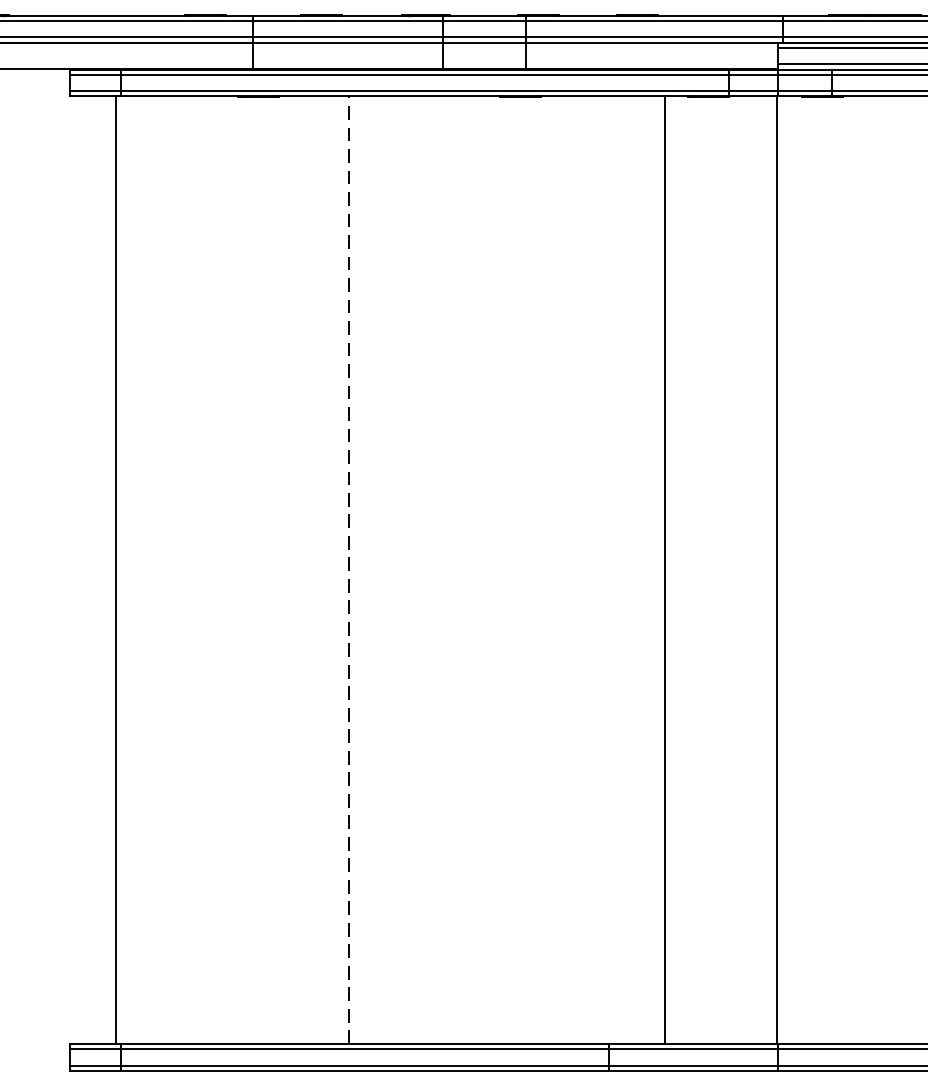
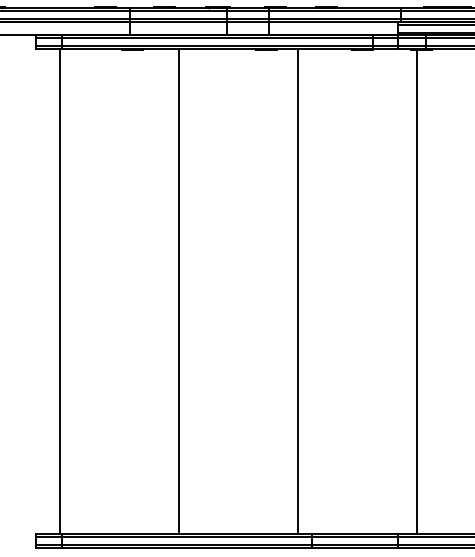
line: (348, 569) -> (178, 291), dashed -> solid
line: (665, 569) -> (297, 291), moved
line: (776, 569) -> (416, 291), moved

